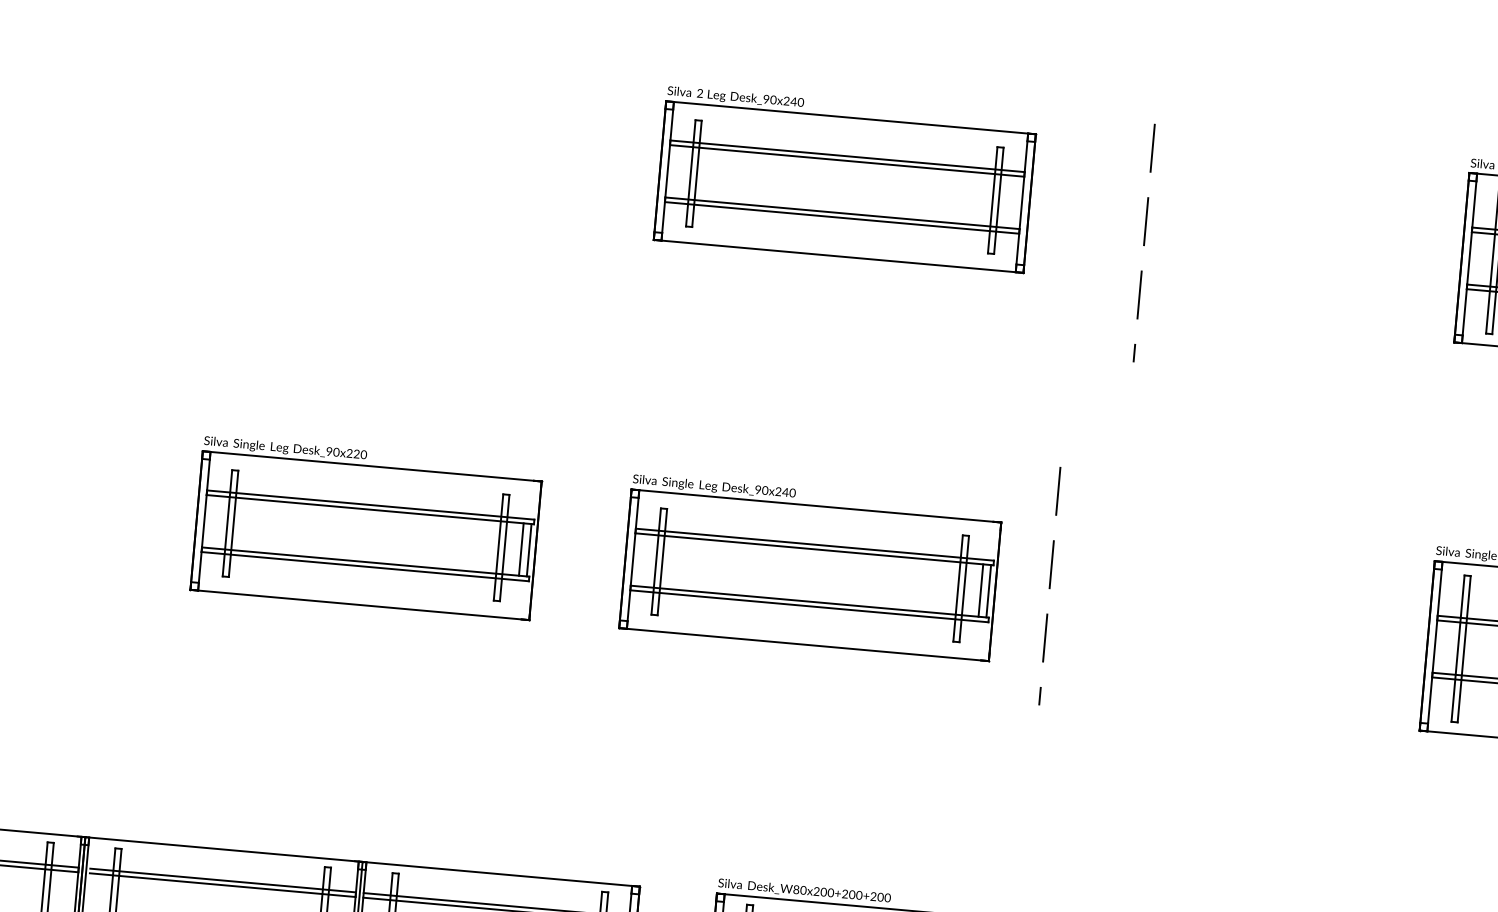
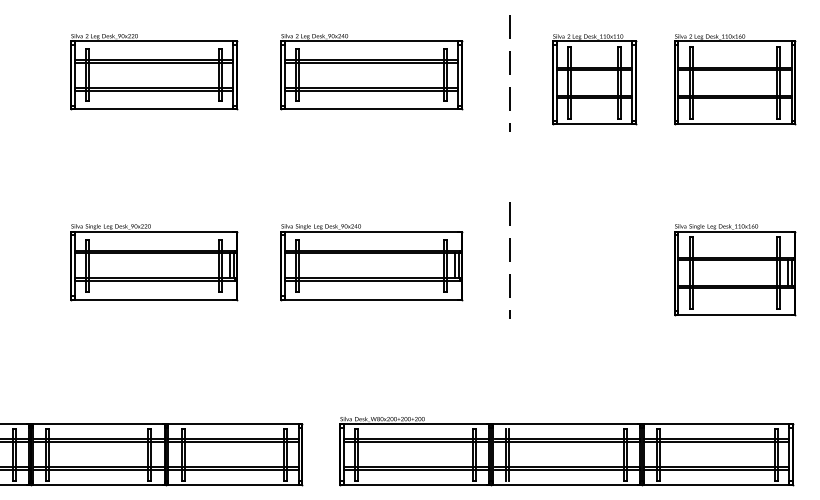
part: (402, 141) -> (154, 72), added
part: (1298, 236) -> (594, 79), added
line: (1144, 242) -> (509, 73), moved
line: (1049, 586) -> (509, 260), moved

